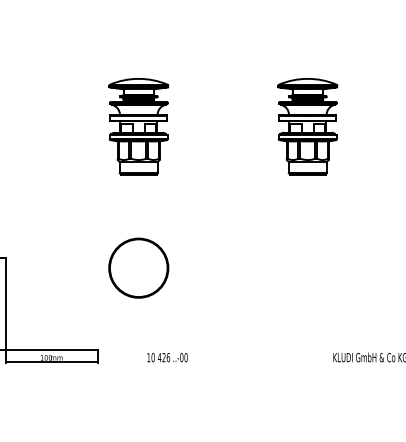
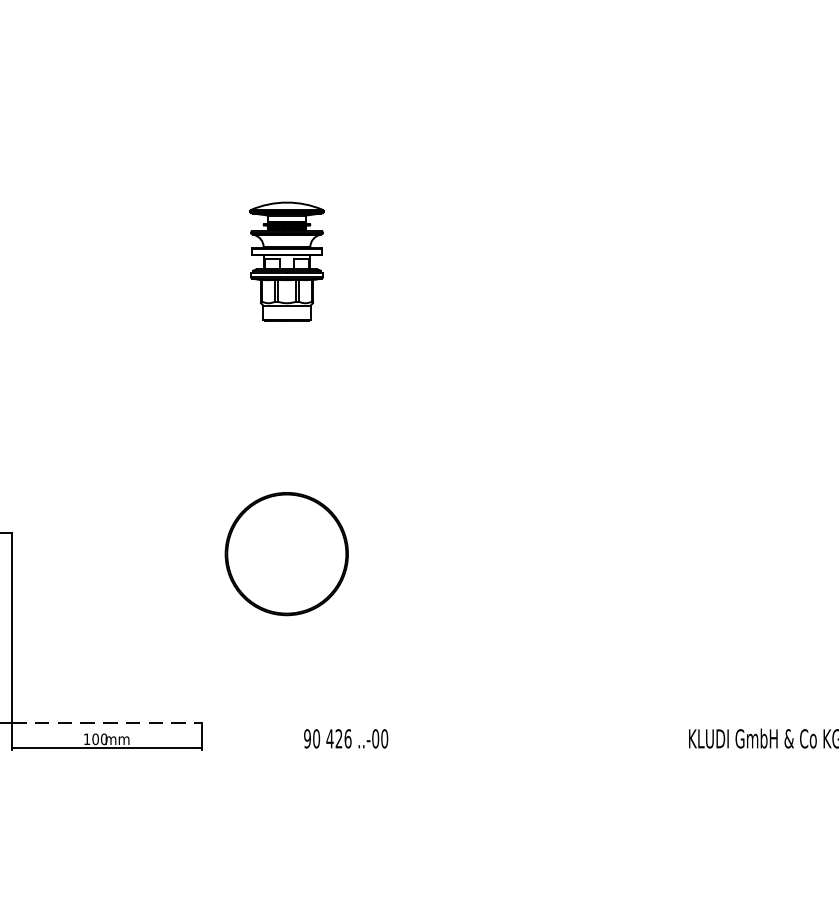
part: (138, 126) -> (286, 261), size x0.6
part: (307, 126) -> (635, 261), removed
line: (51, 349) -> (106, 722), solid -> dashed
text: (148, 357) -> (306, 738), 10 -> 90

